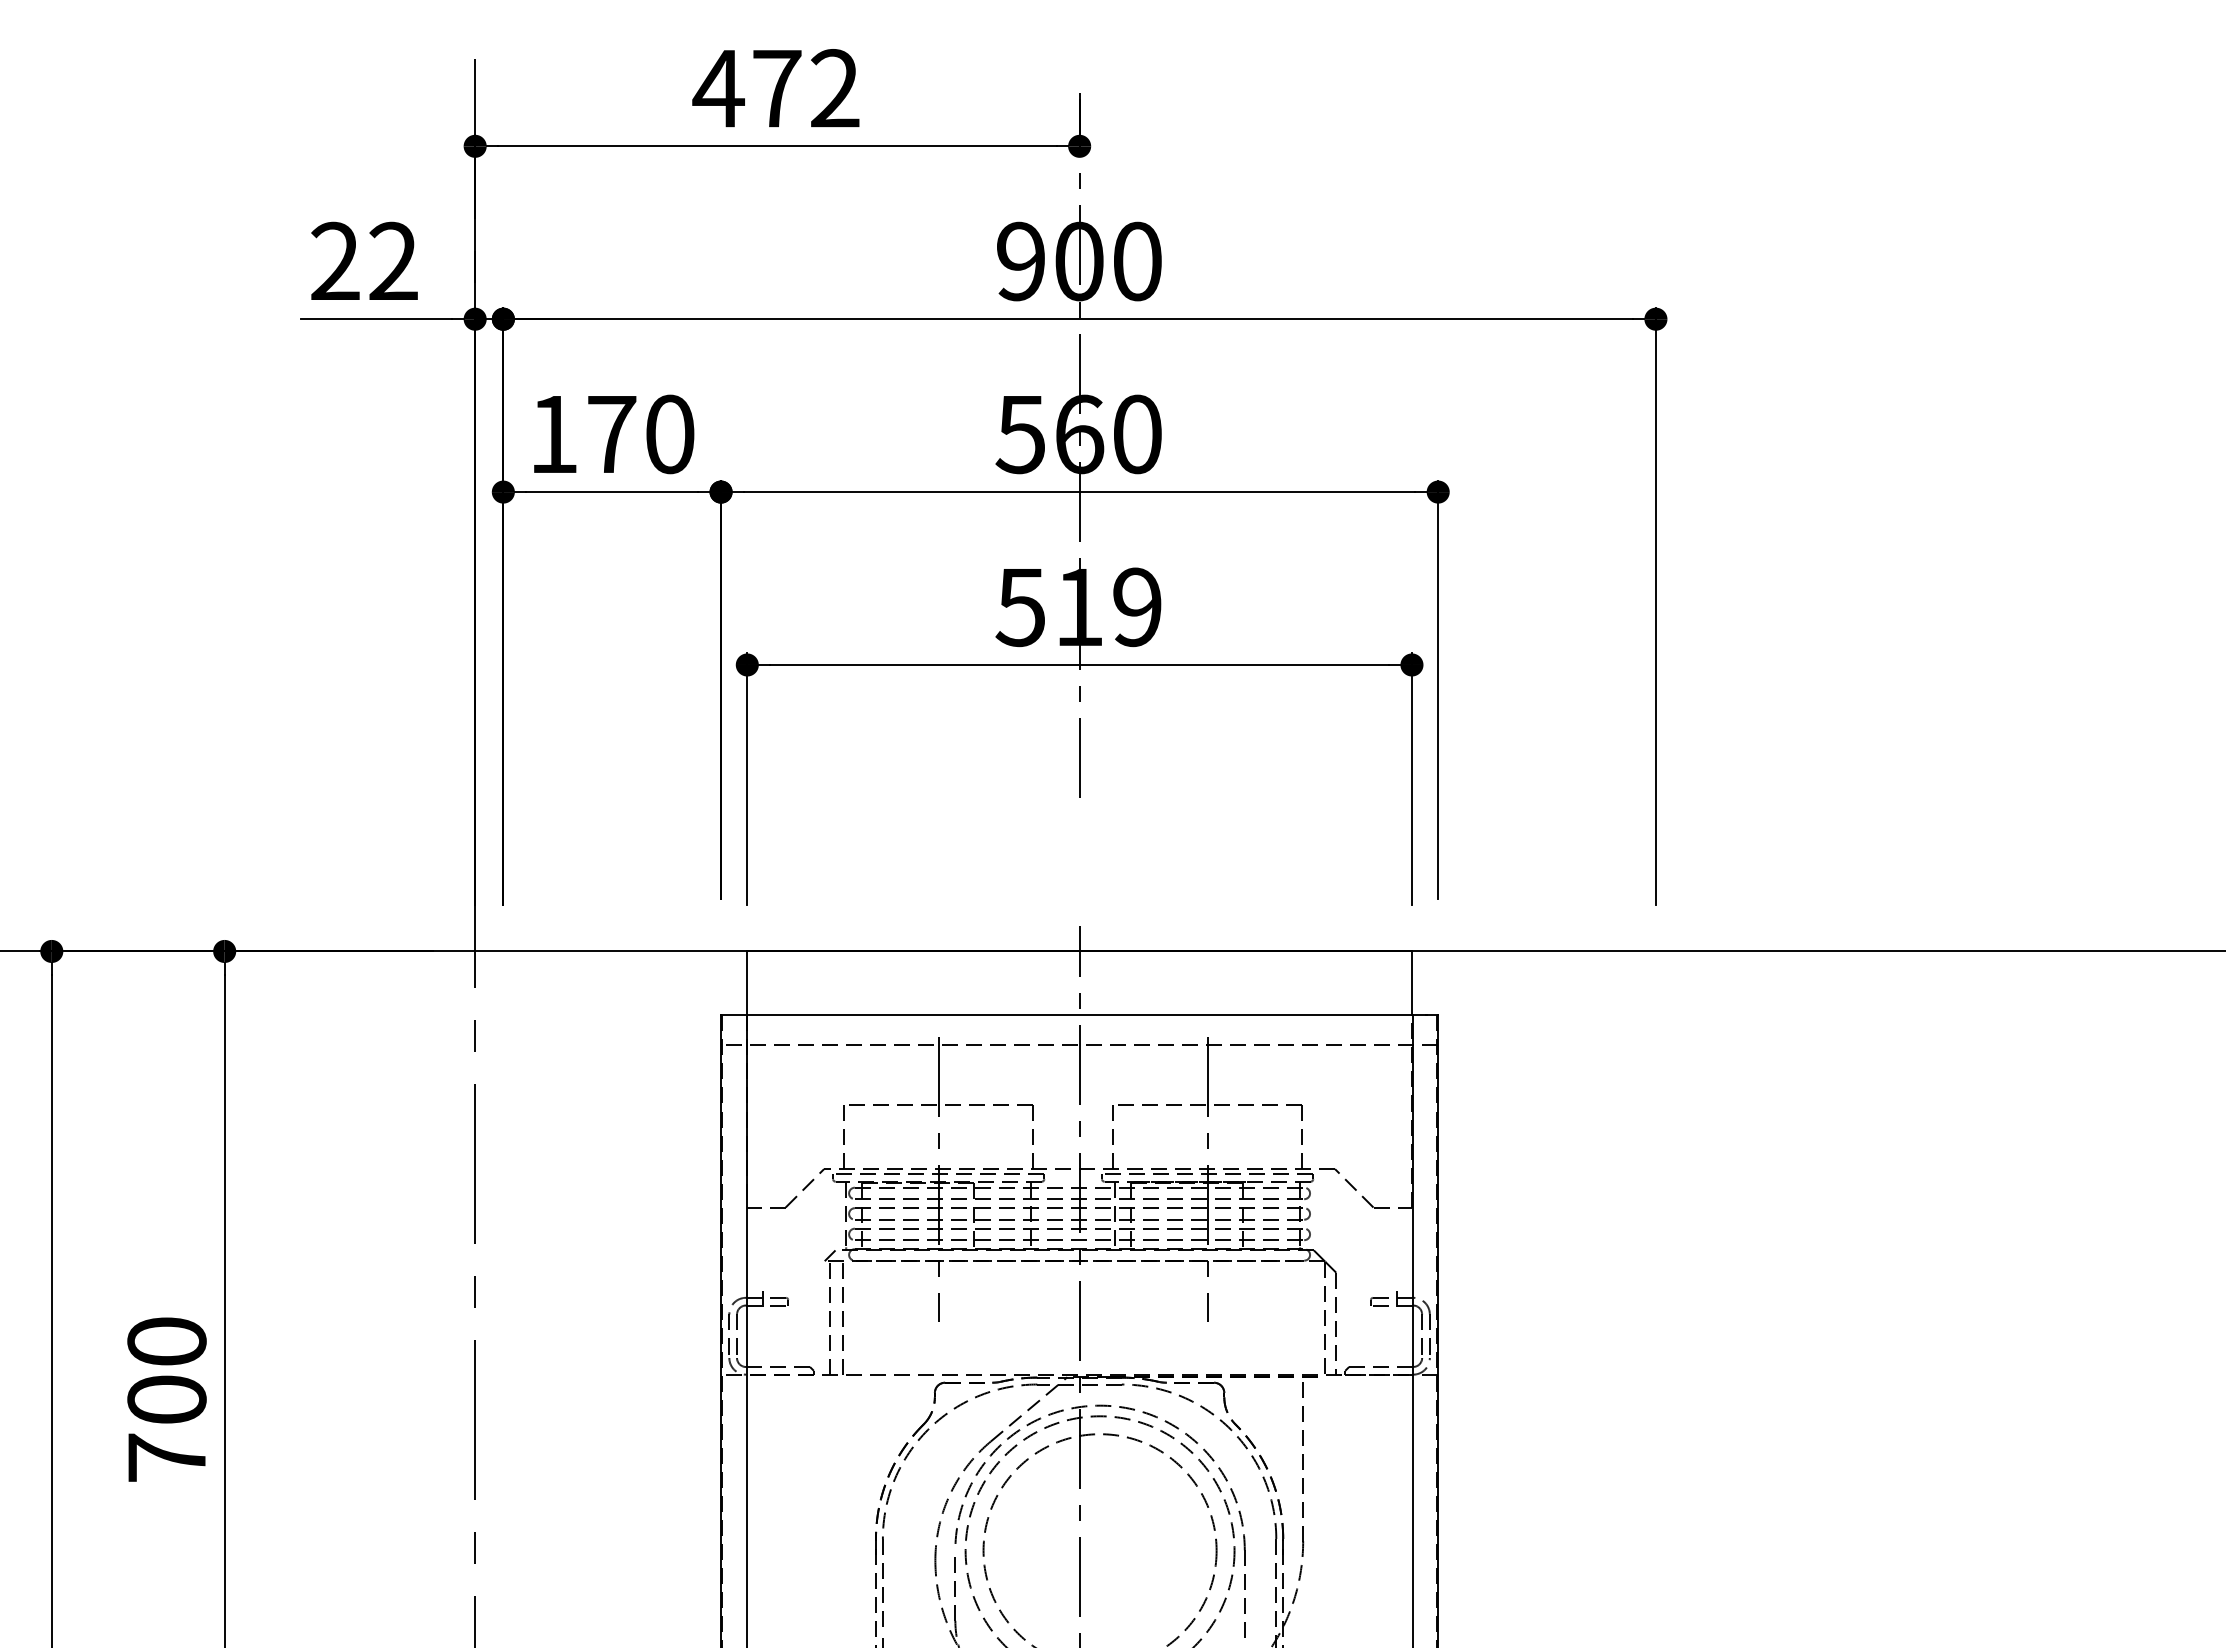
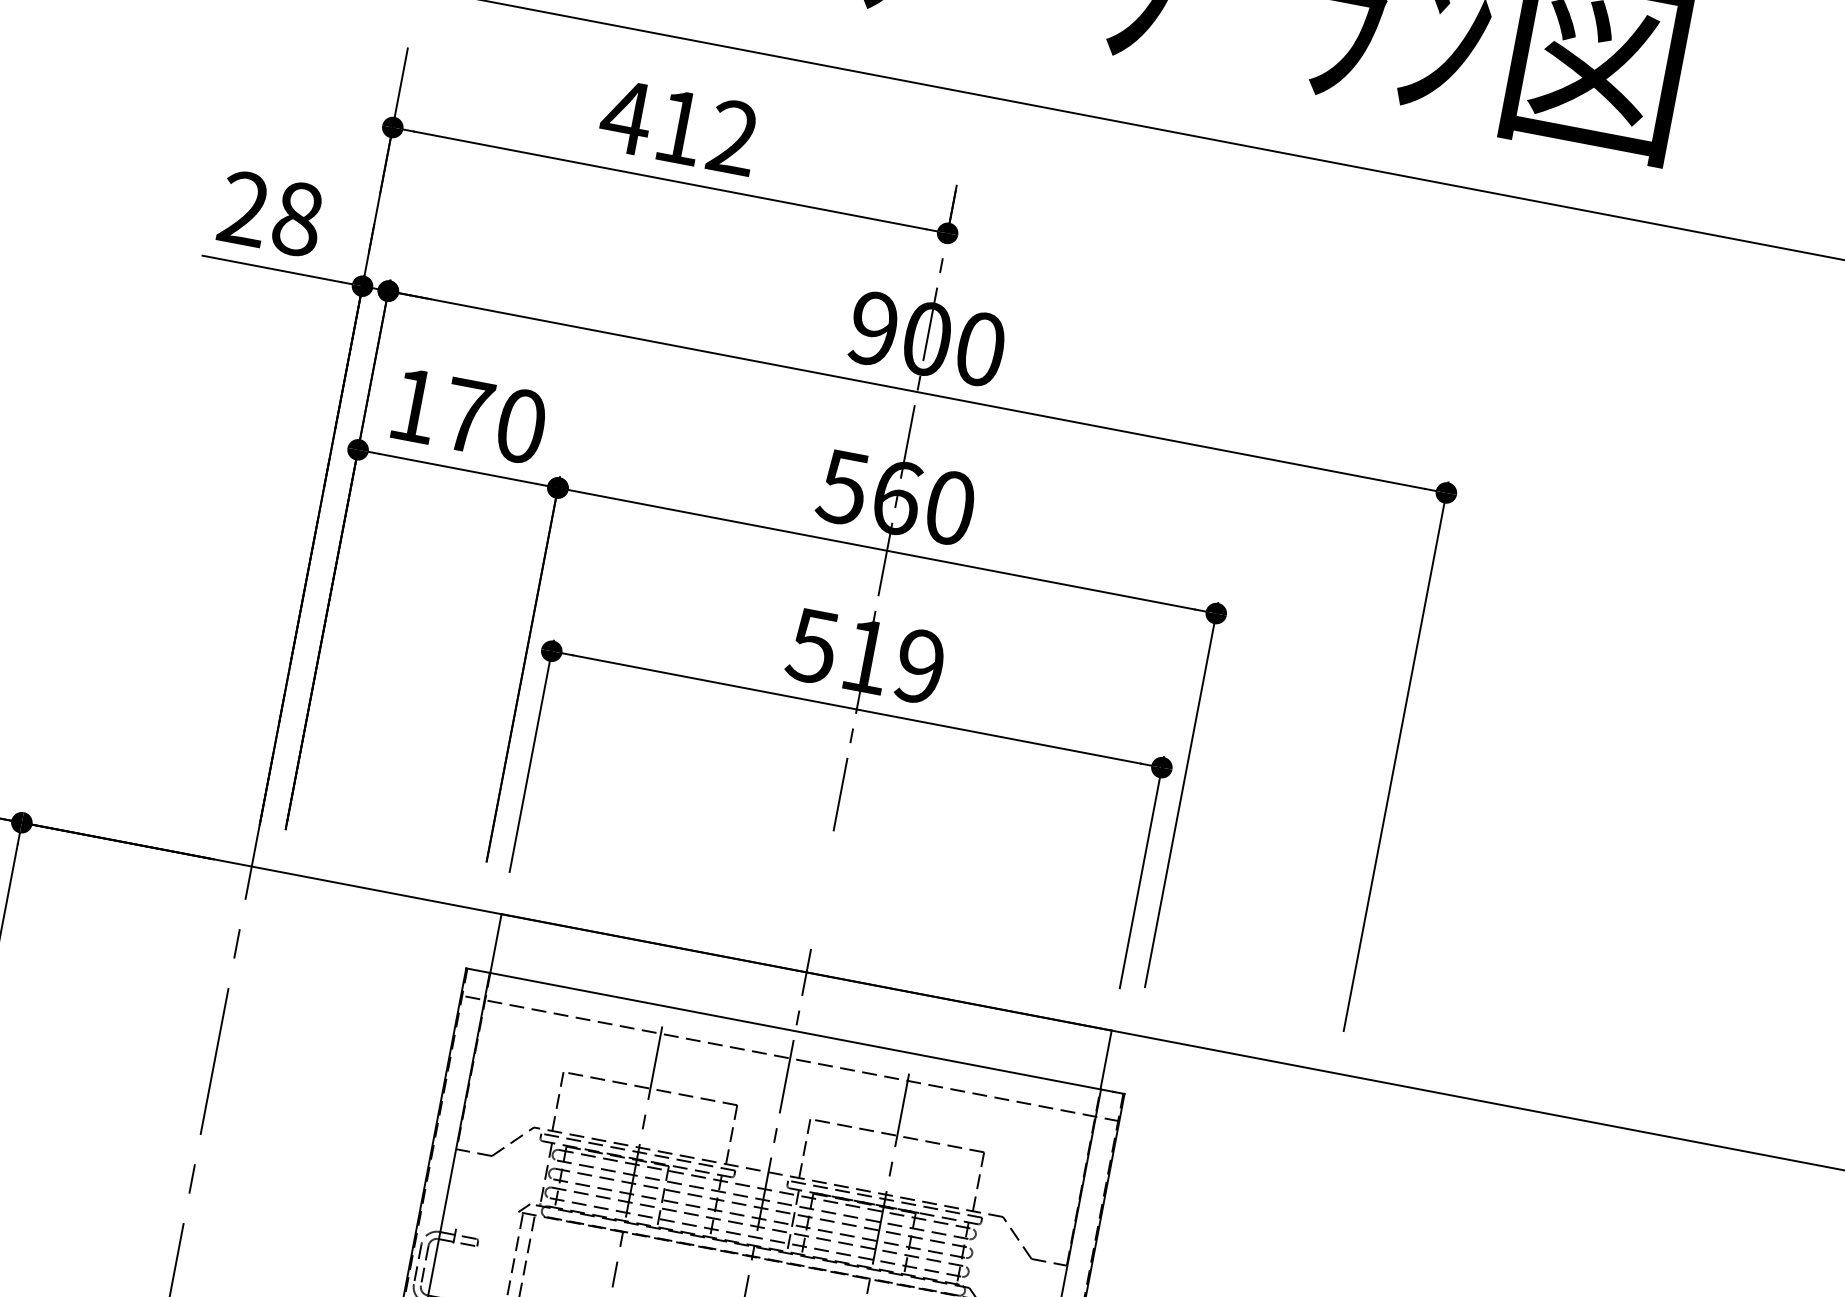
text: (777, 88) -> (680, 127), 472 -> 412
text: (393, 261) -> (297, 218), 22 -> 28

